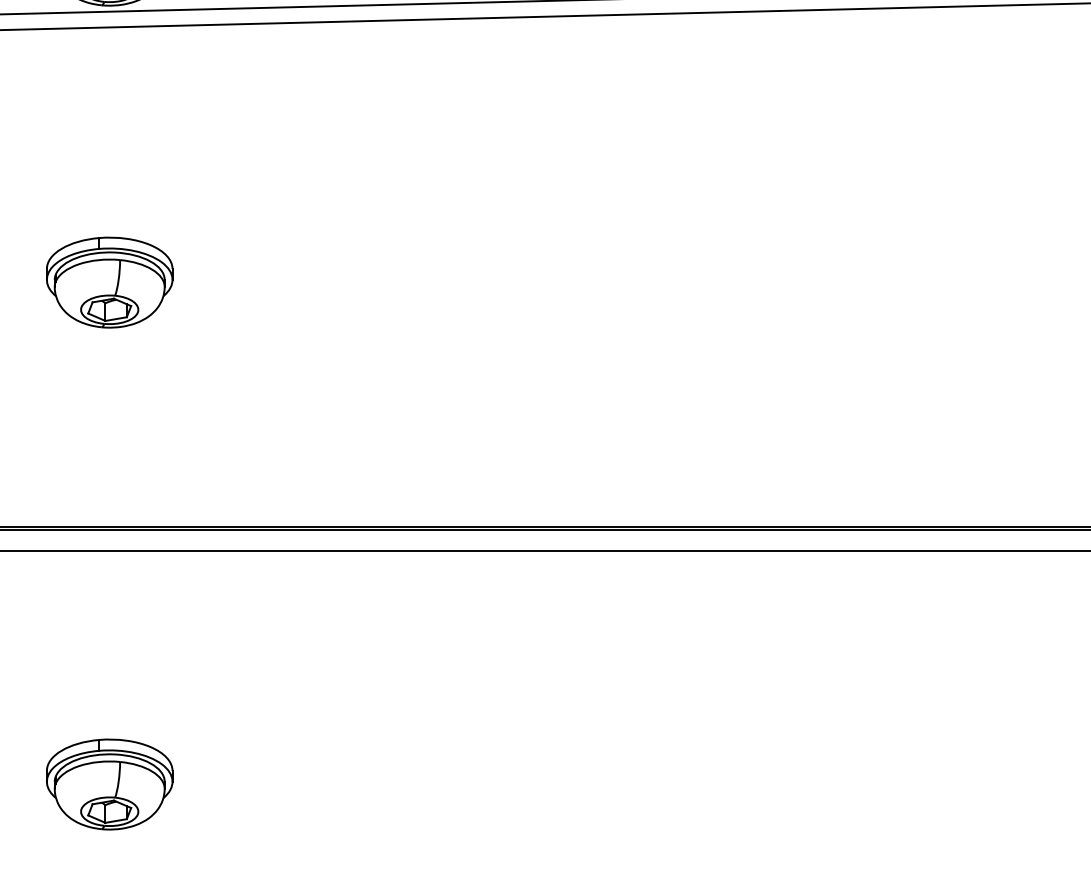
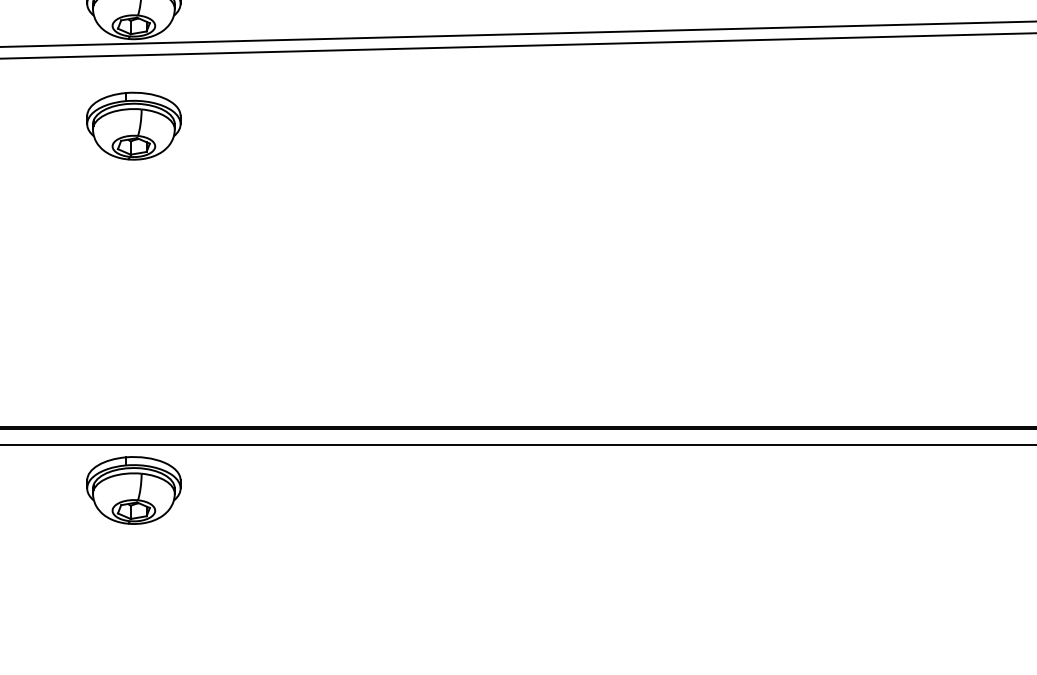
part: (109, 281) -> (133, 125), moved
part: (109, 784) -> (133, 490), moved

